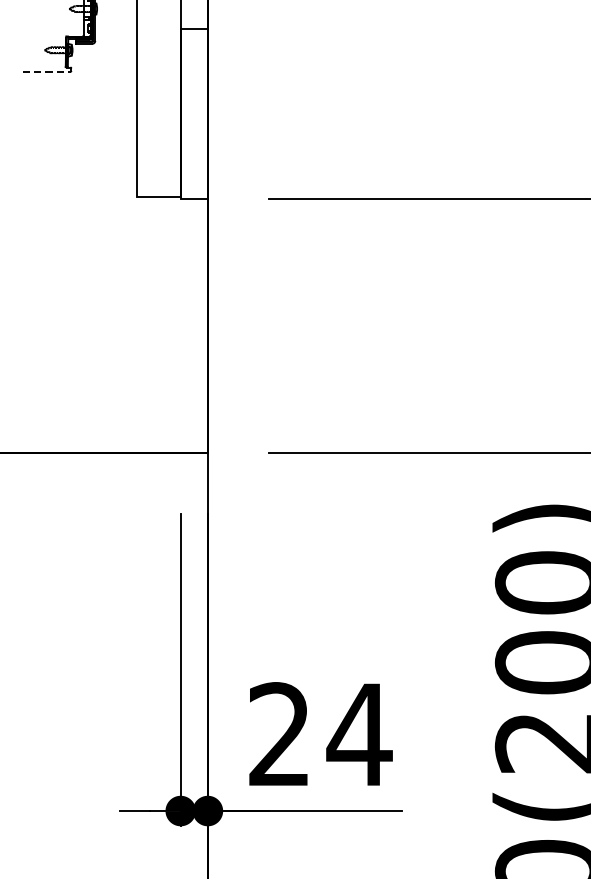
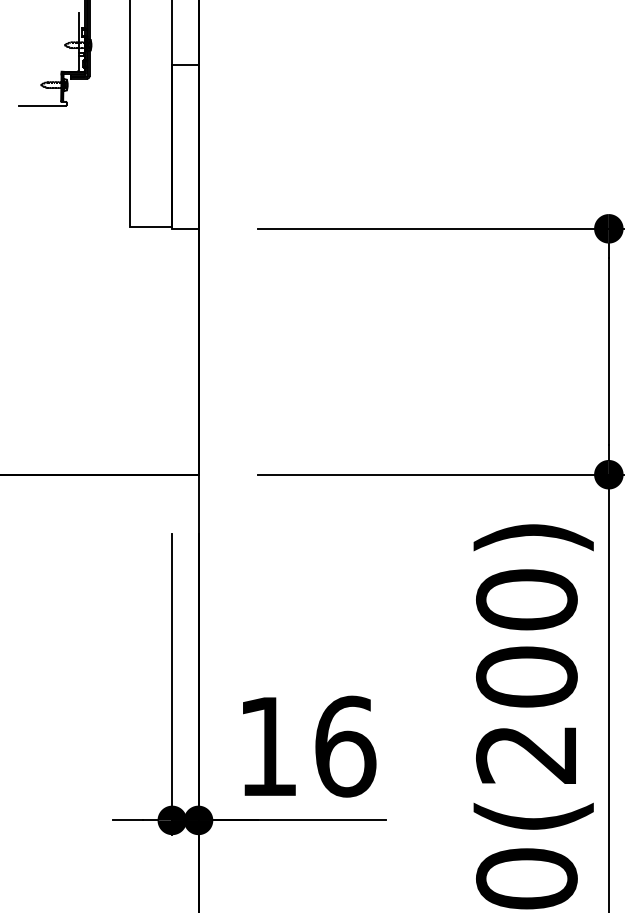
line: (47, 71) -> (43, 105), dashed -> solid
text: (320, 734) -> (307, 746), 24 -> 16

